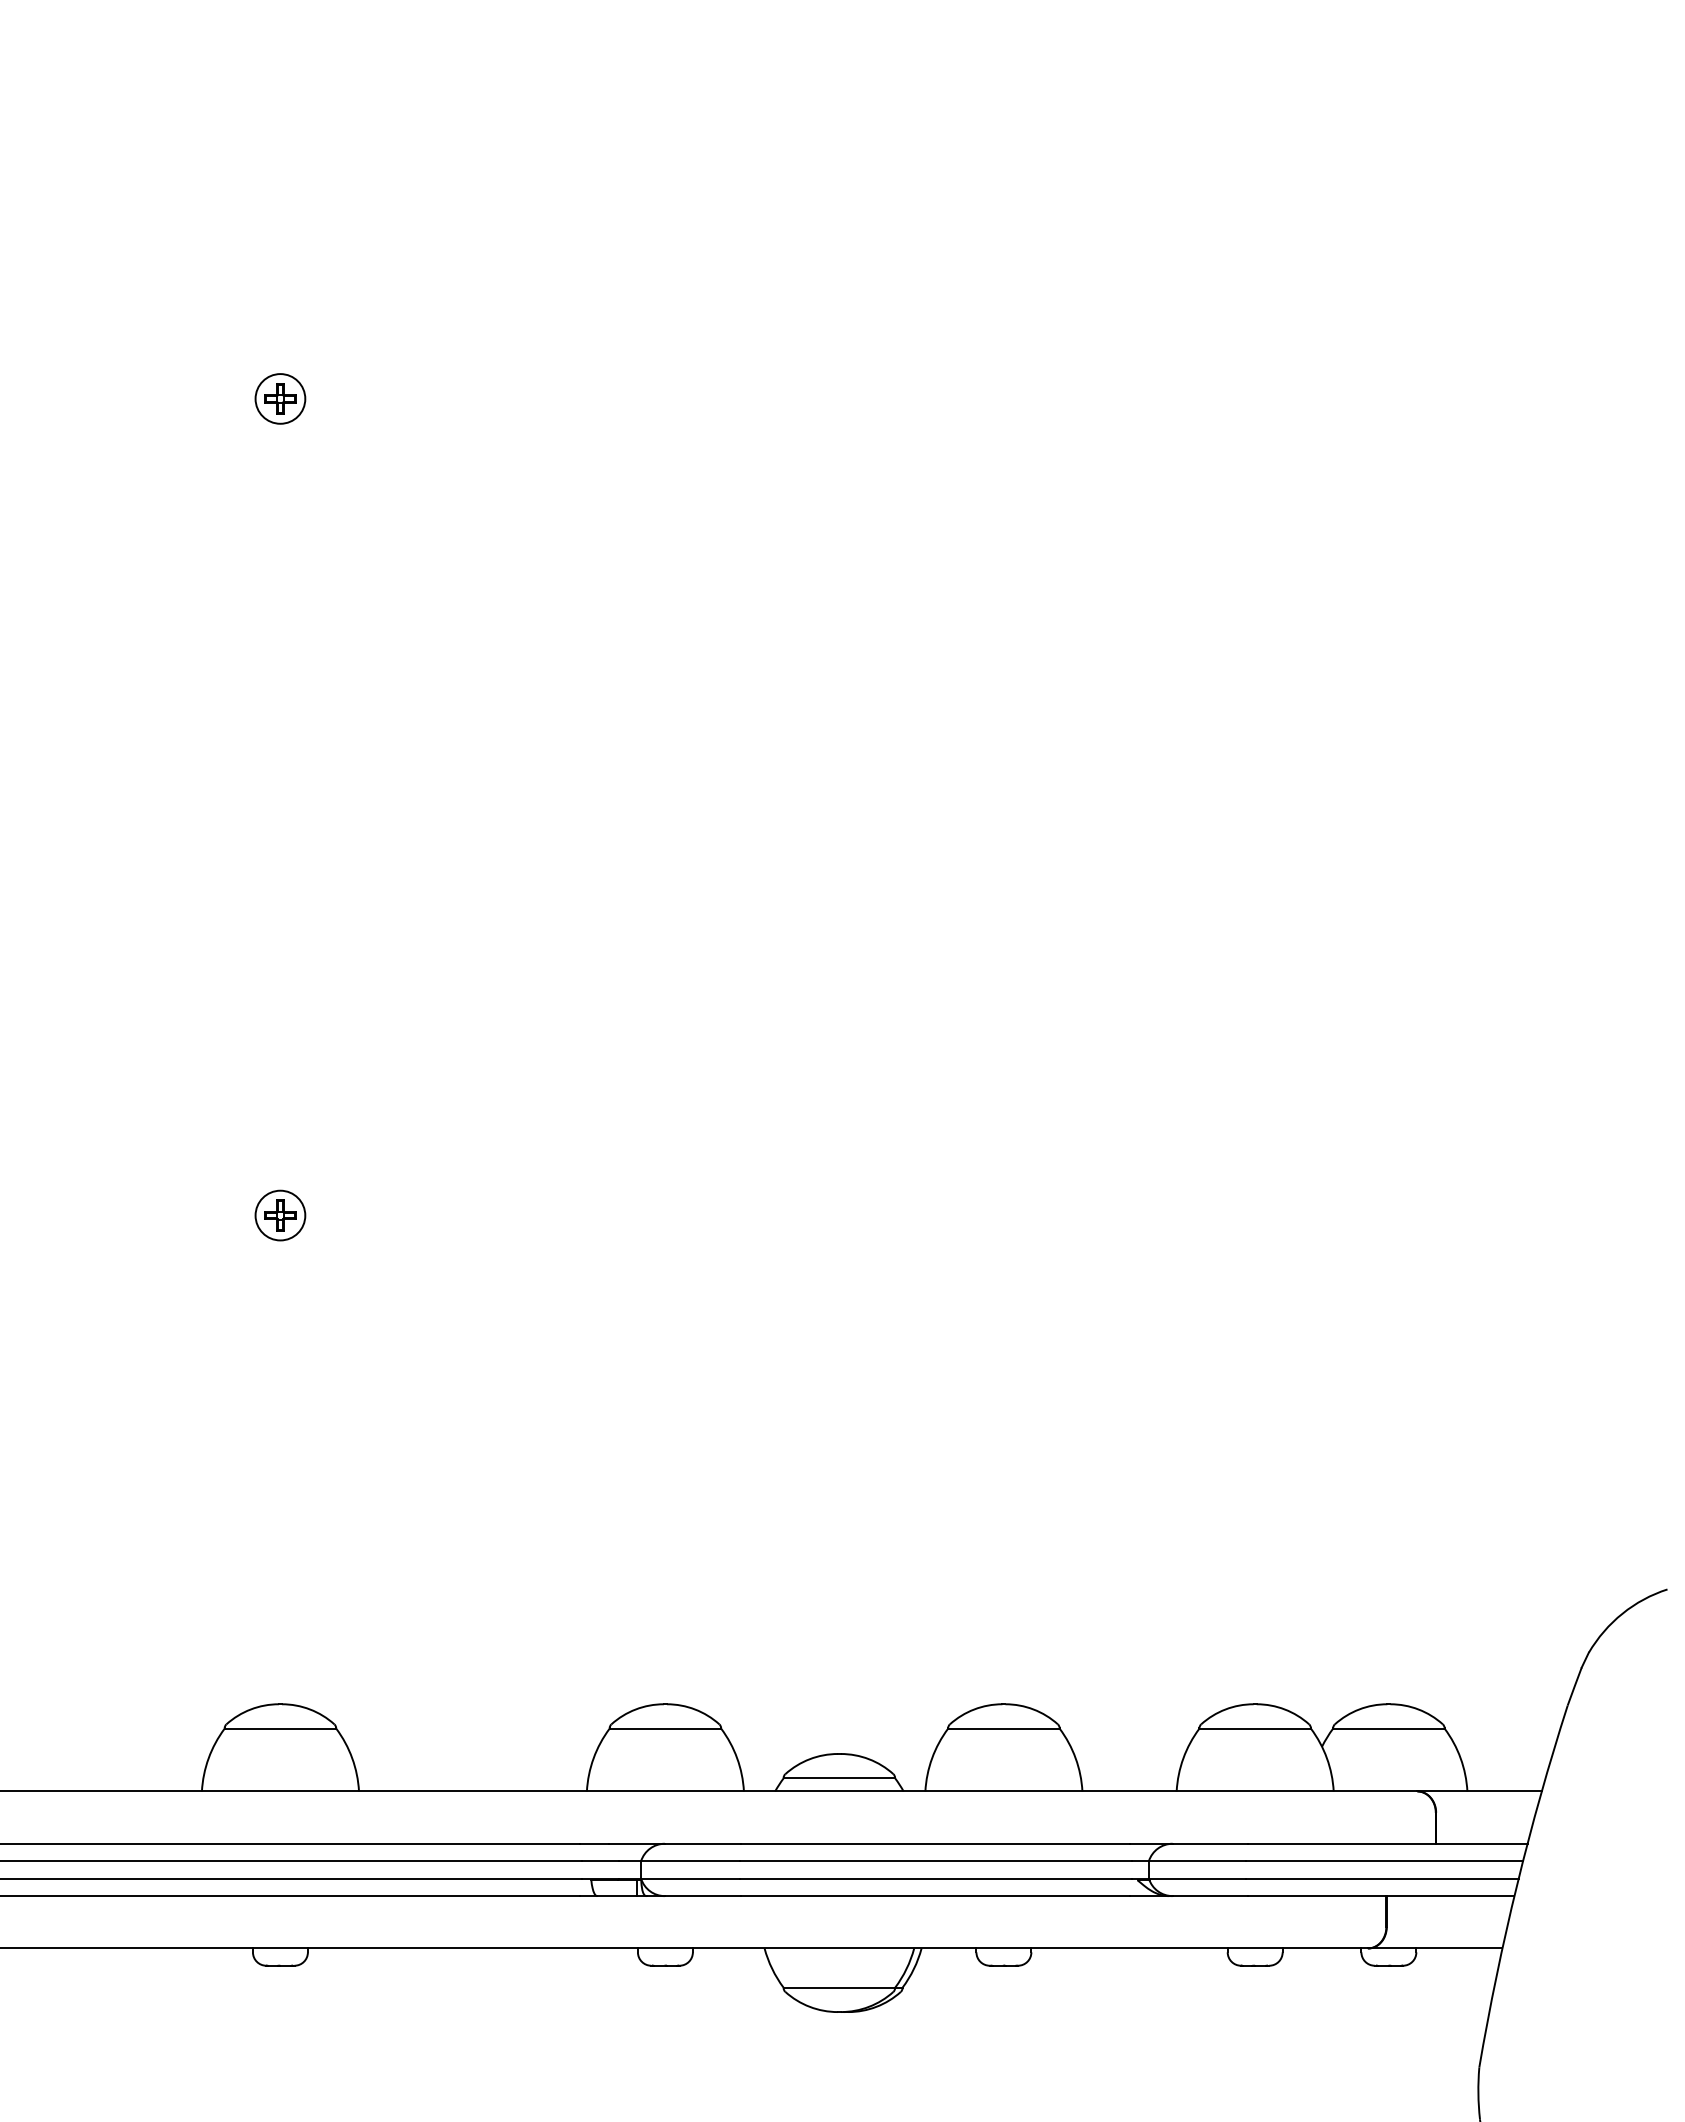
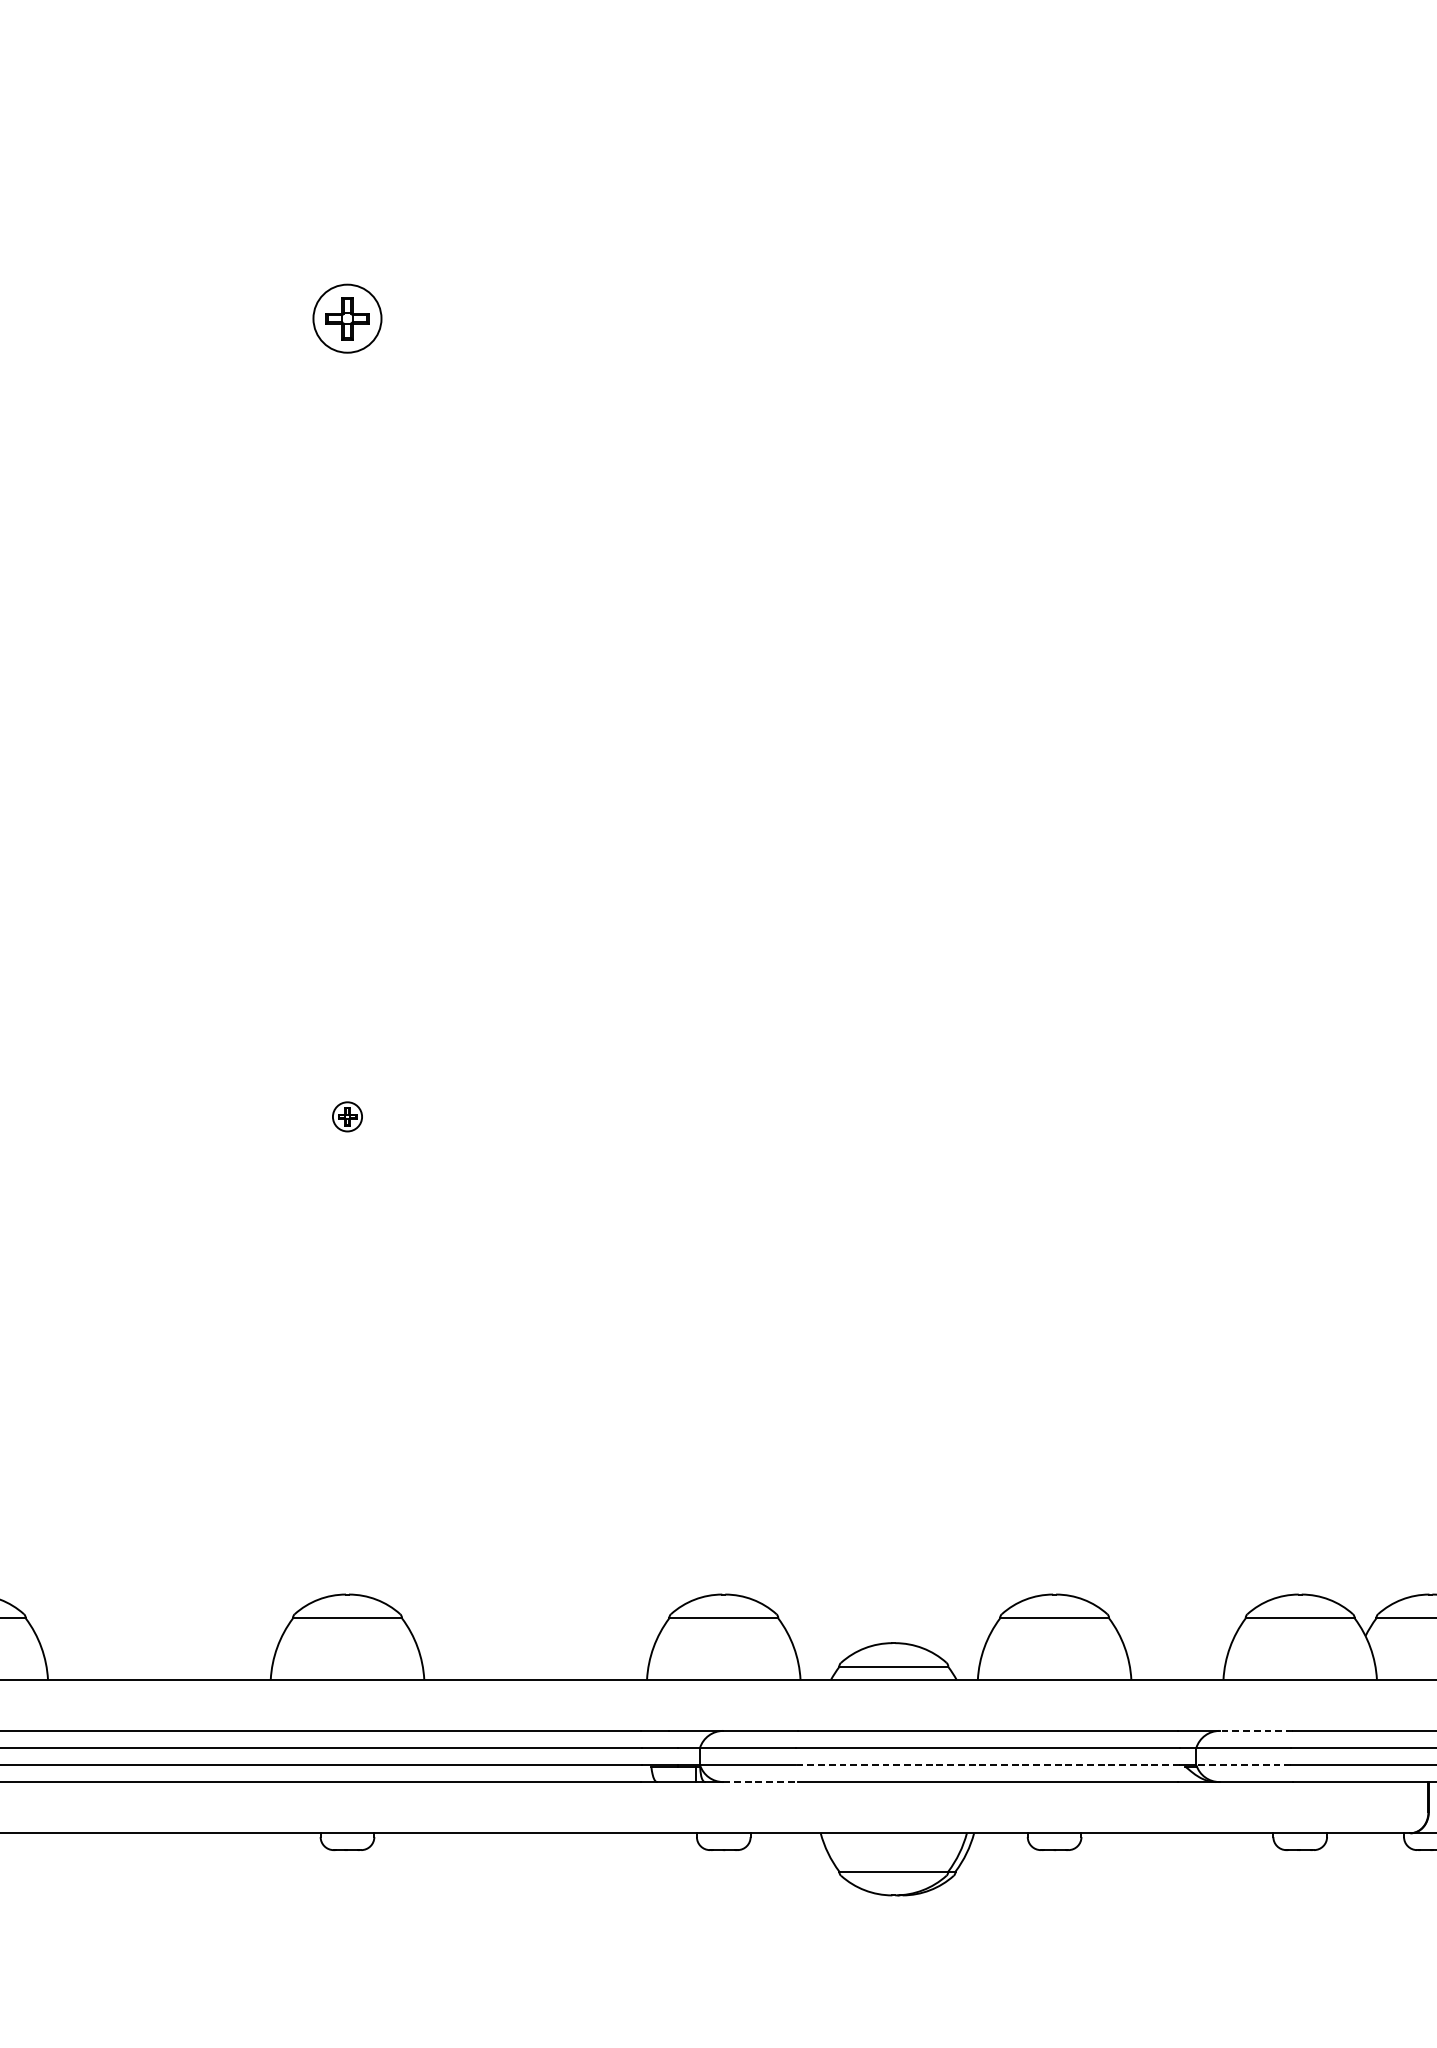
part: (280, 398) -> (347, 318), size x1.4
part: (280, 1215) -> (347, 1116), size x0.6
line: (1210, 1843) -> (1256, 1730), solid -> dashed
line: (935, 1878) -> (987, 1764), solid -> dashed
line: (1197, 1878) -> (1243, 1764), solid -> dashed
line: (703, 1896) -> (760, 1782), solid -> dashed

